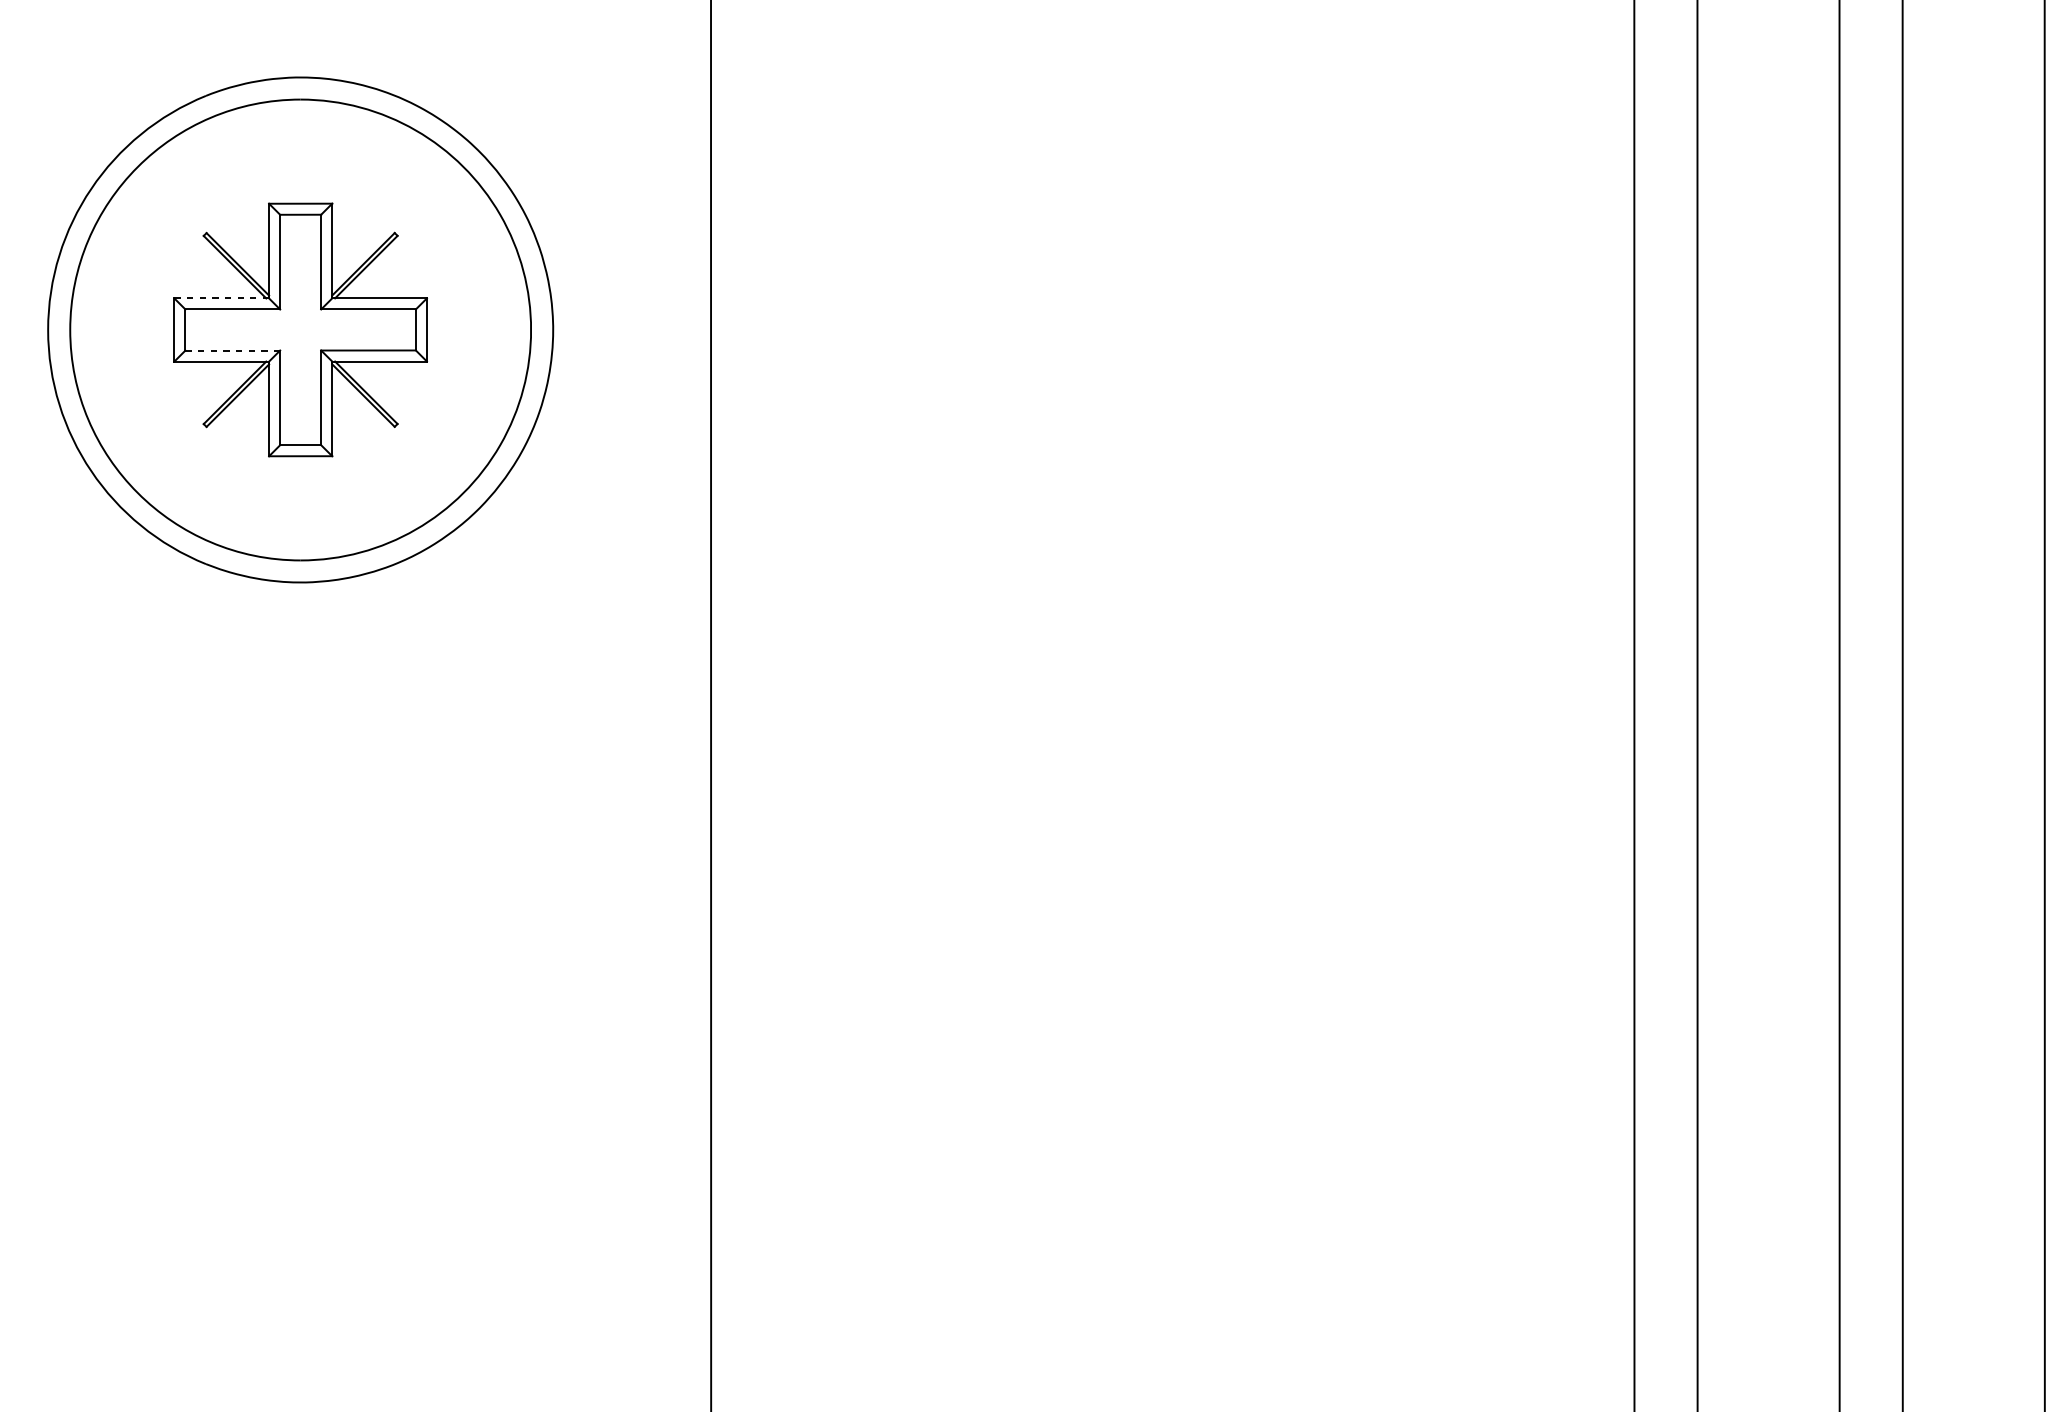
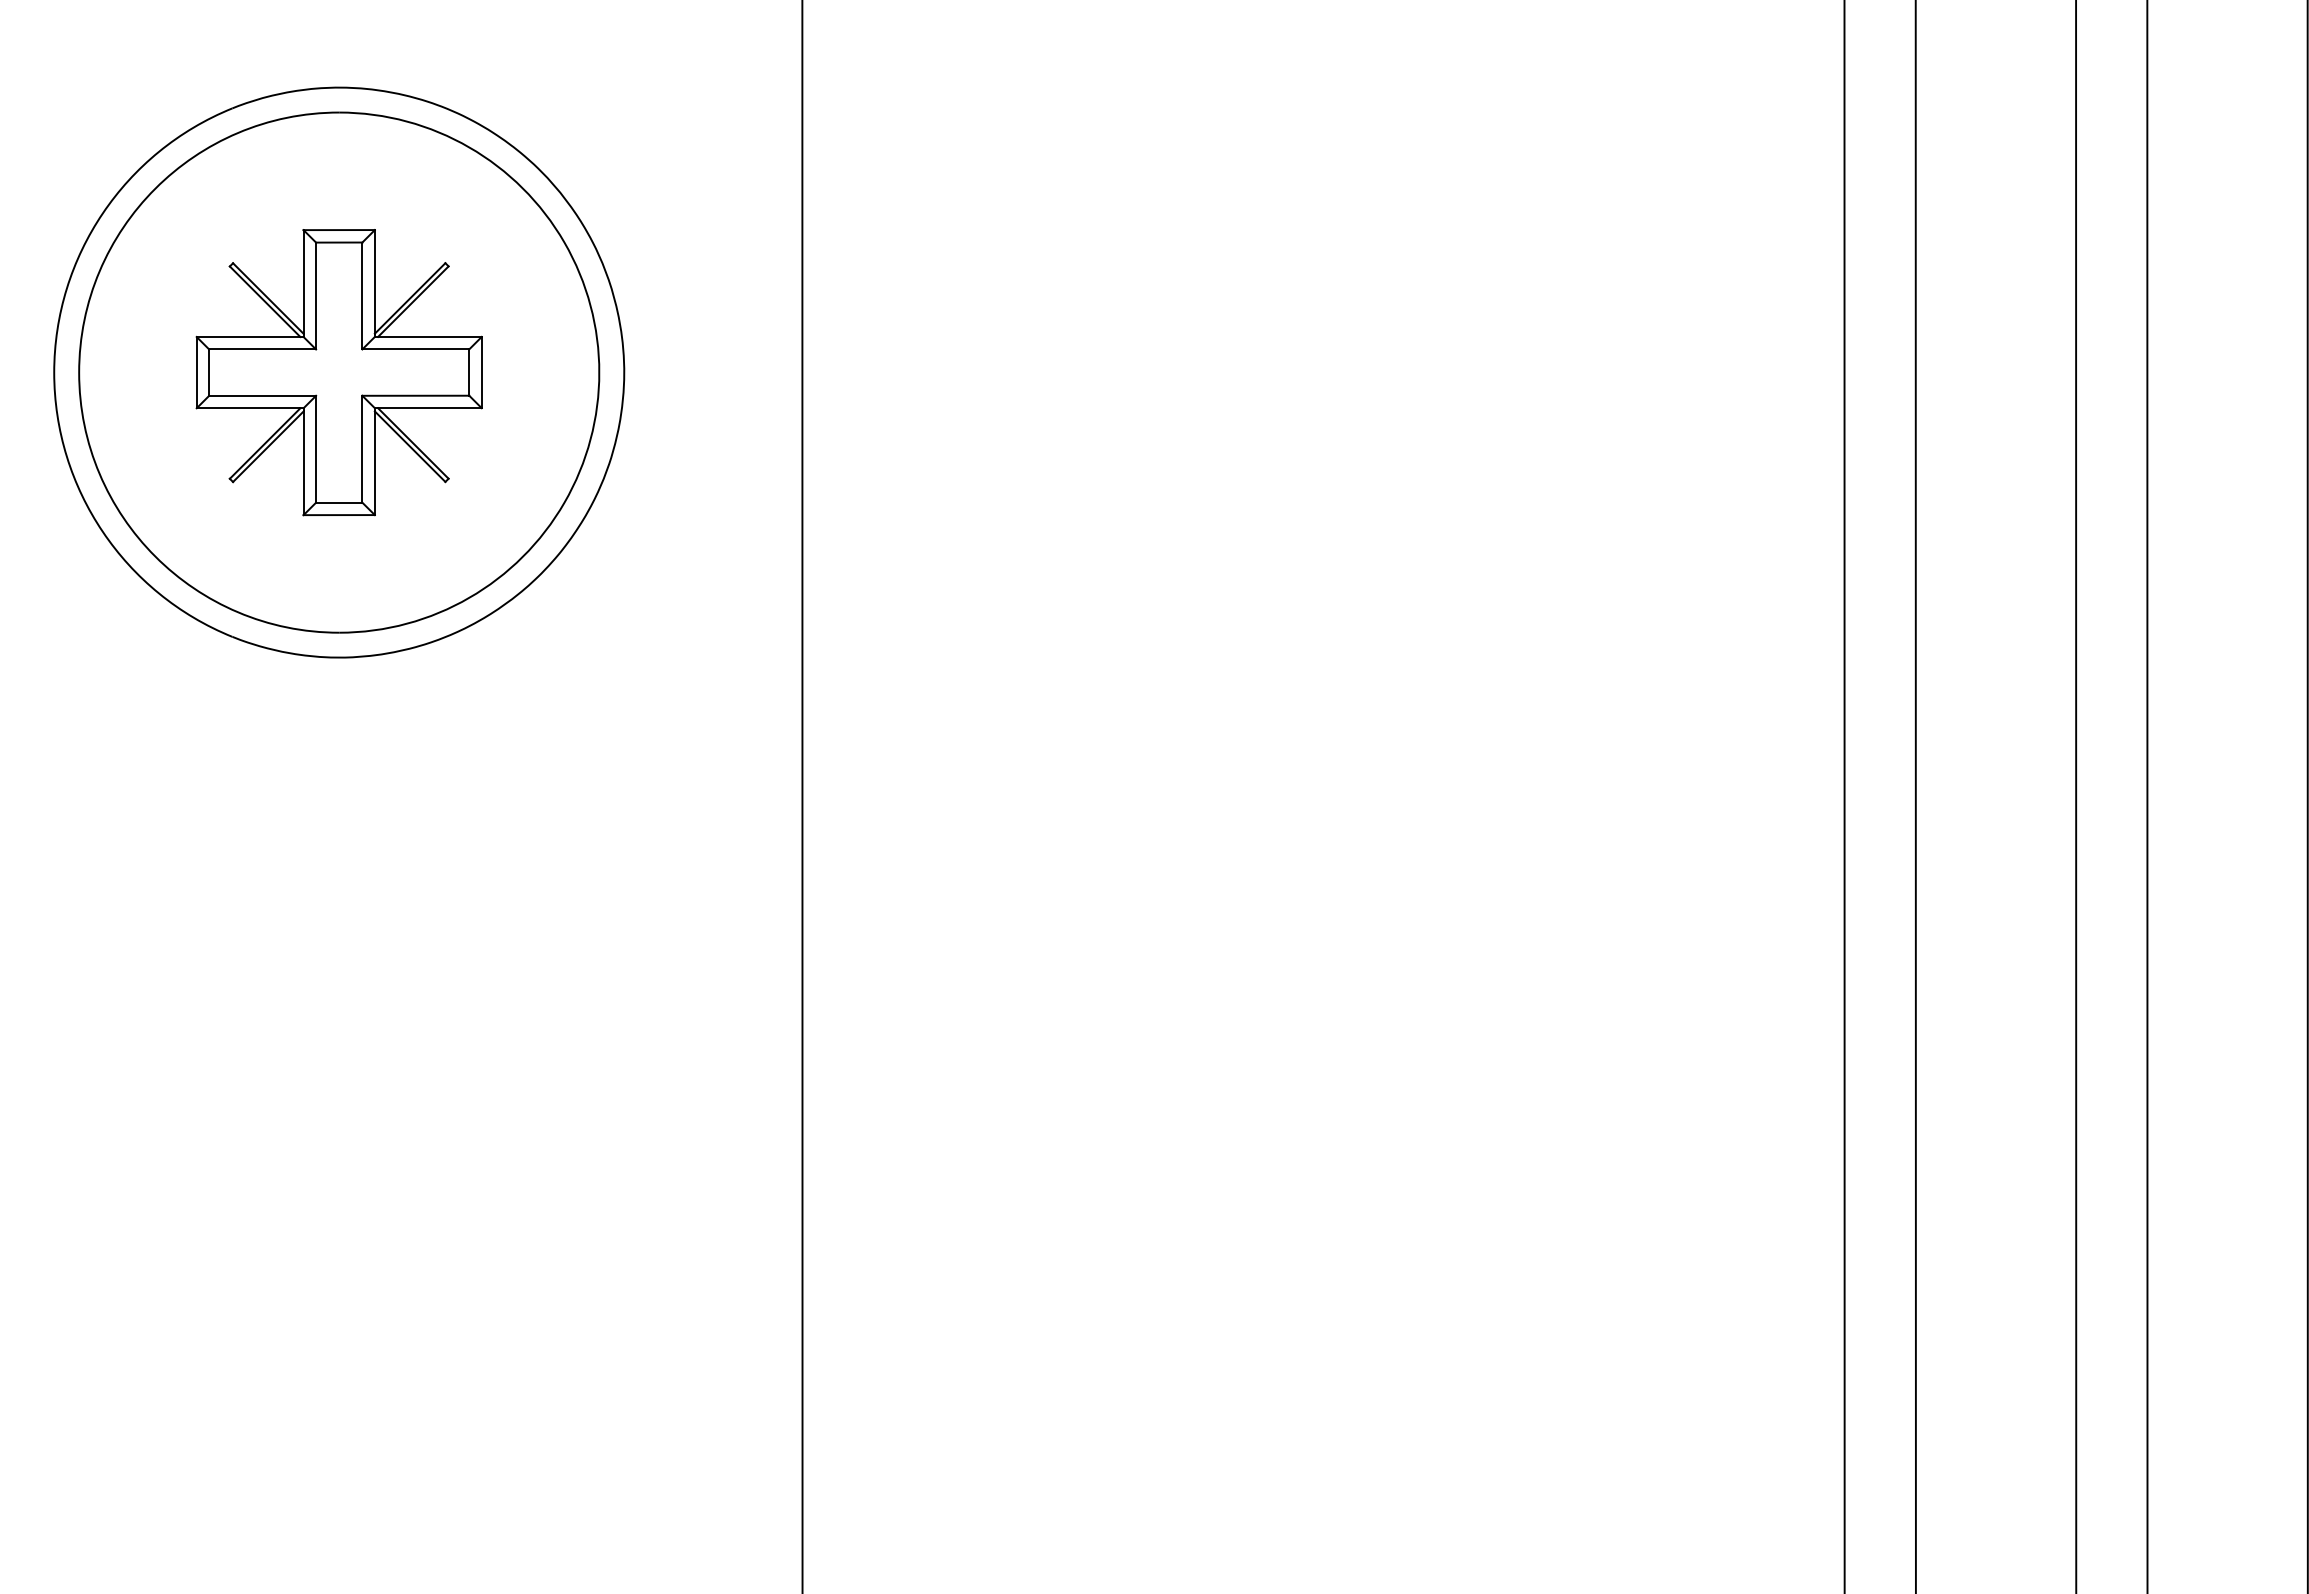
line: (220, 298) -> (248, 337), dashed -> solid
line: (233, 350) -> (263, 395), dashed -> solid

